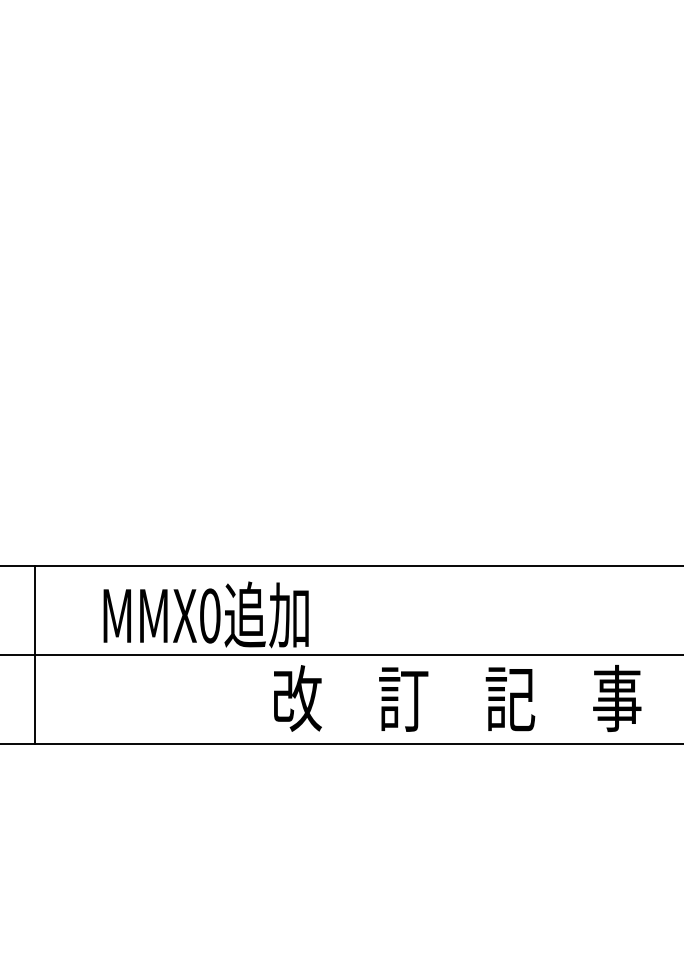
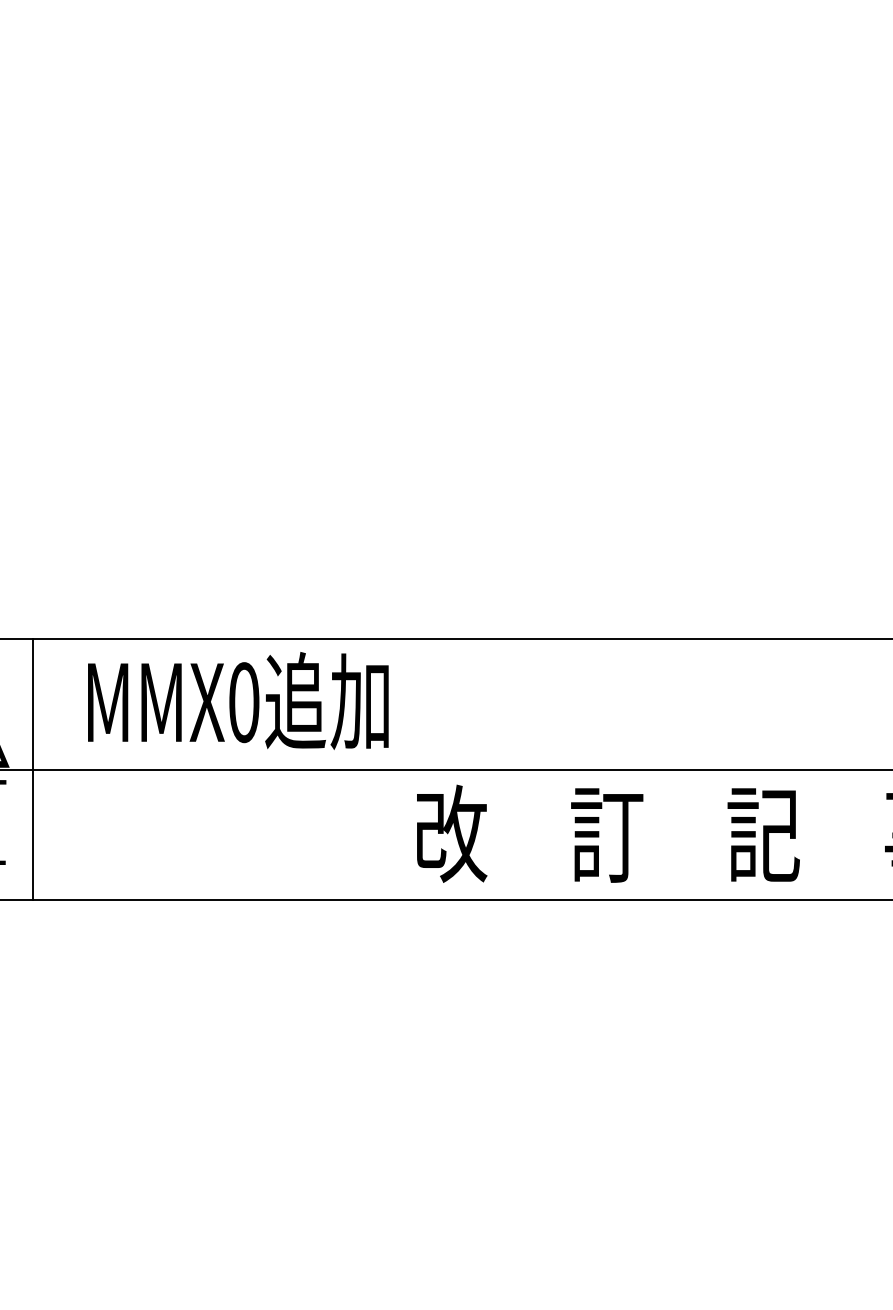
text: (205, 614) -> (237, 700), moved
line: (35, 654) -> (33, 769), moved

